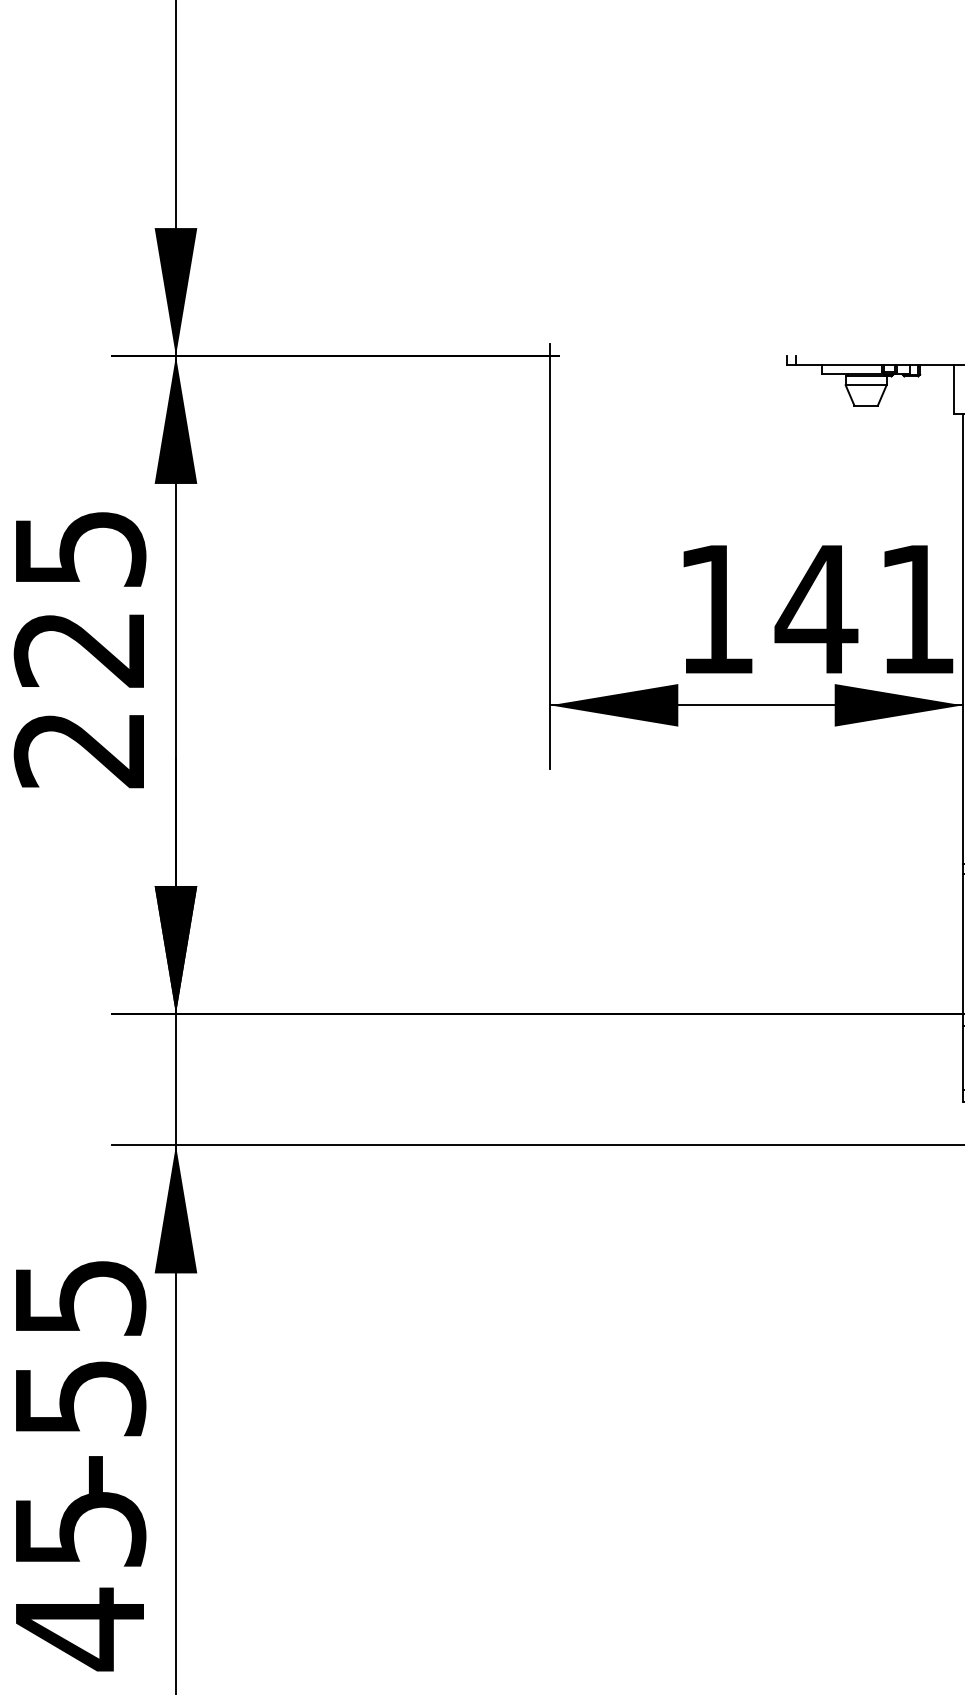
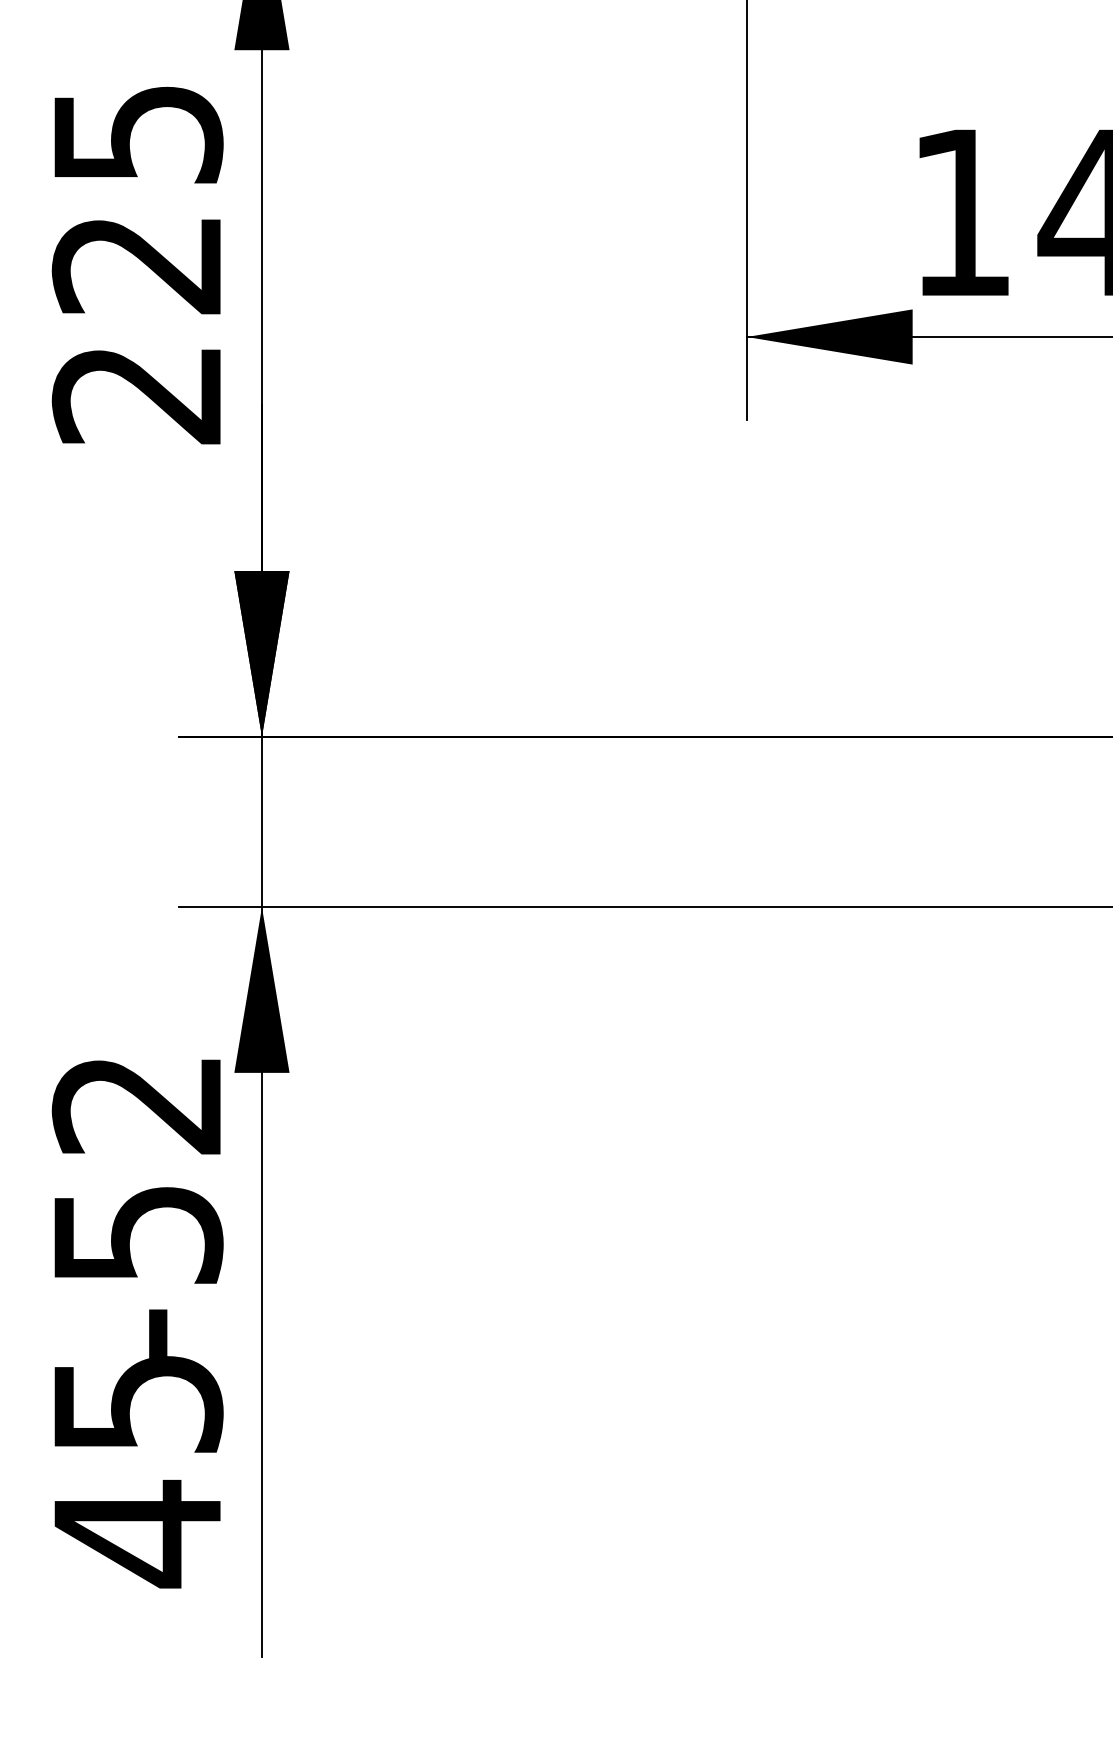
text: (79, 1298) -> (136, 1105), -55 -> -52

